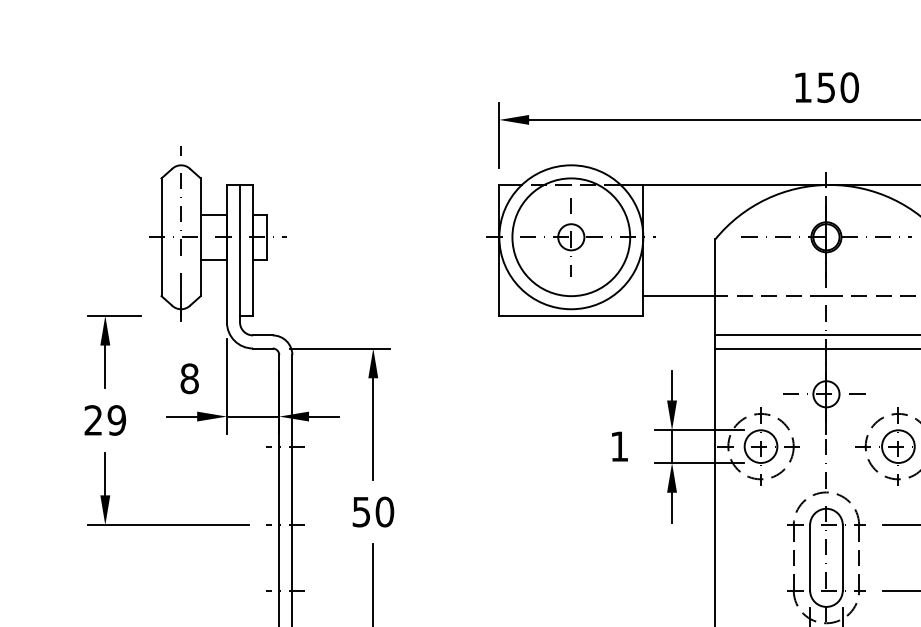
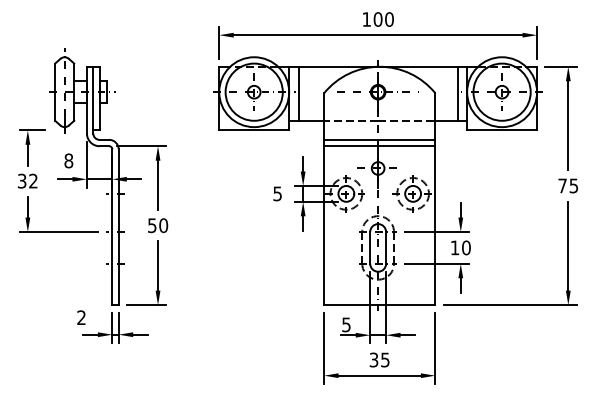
text: (825, 87) -> (377, 19), 150 -> 100
line: (662, 239) -> (298, 93), added
text: (104, 419) -> (27, 180), 29 -> 32
text: (619, 445) -> (277, 193), 1 -> 5

